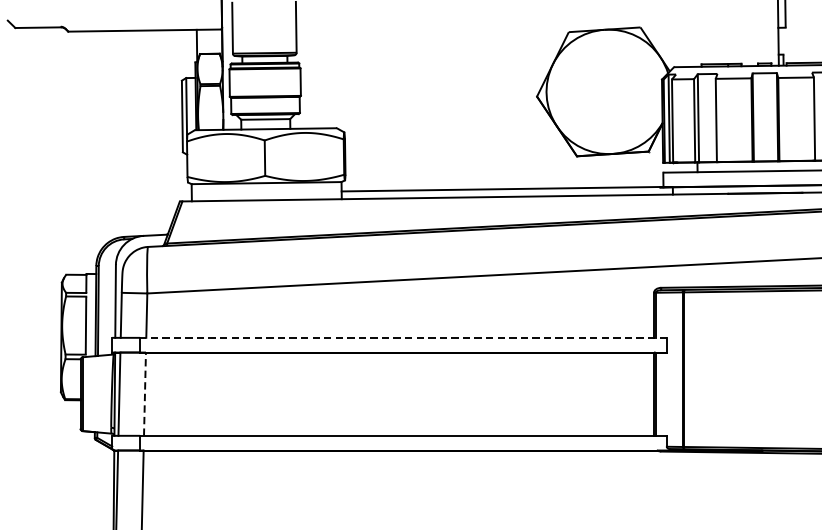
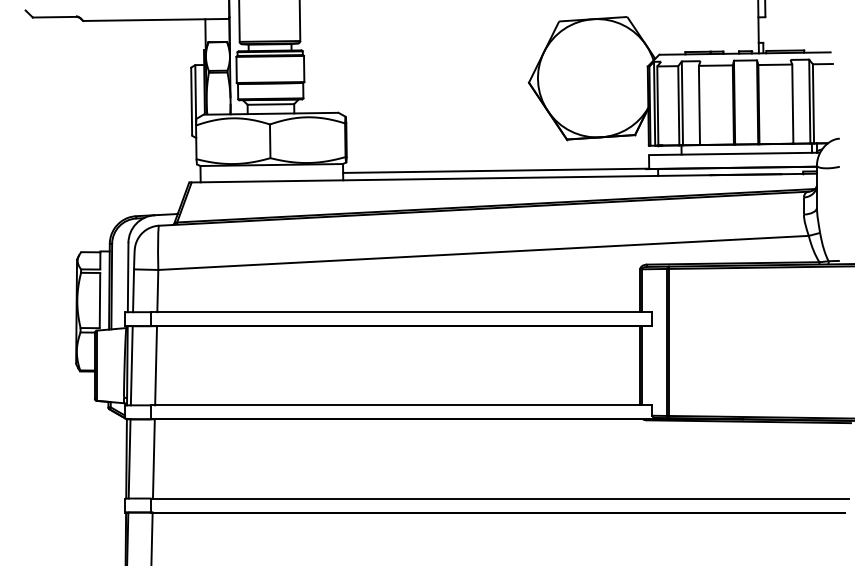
line: (403, 338) -> (401, 312), dashed -> solid
line: (145, 393) -> (156, 365), dashed -> solid

